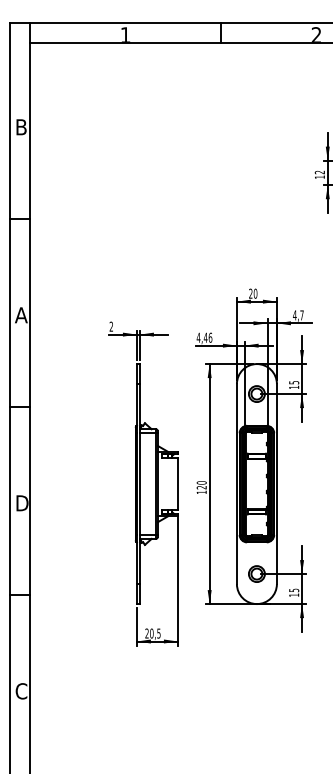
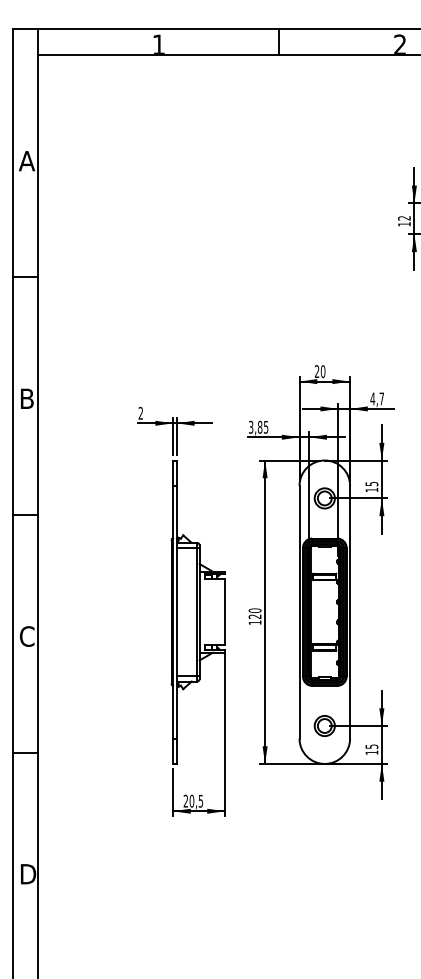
text: (20, 127) -> (26, 161), B -> A
text: (20, 315) -> (26, 398), A -> B
text: (204, 337) -> (258, 426), 4,46 -> 3,85
text: (21, 503) -> (27, 636), D -> C
text: (21, 690) -> (27, 873), C -> D

